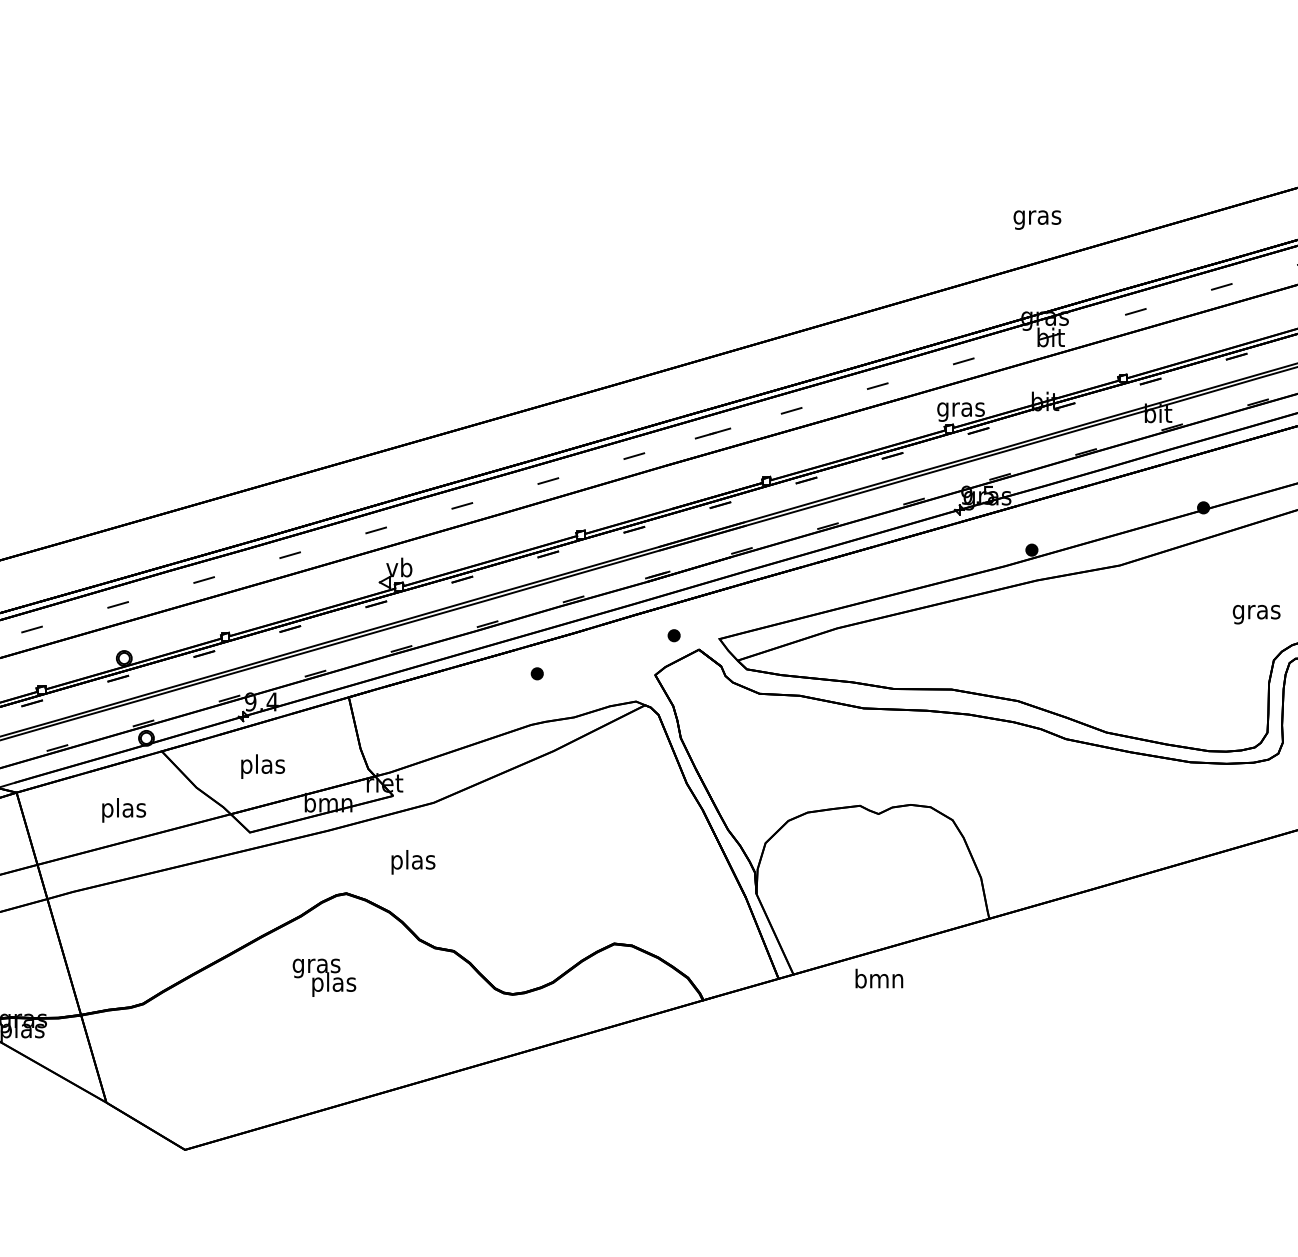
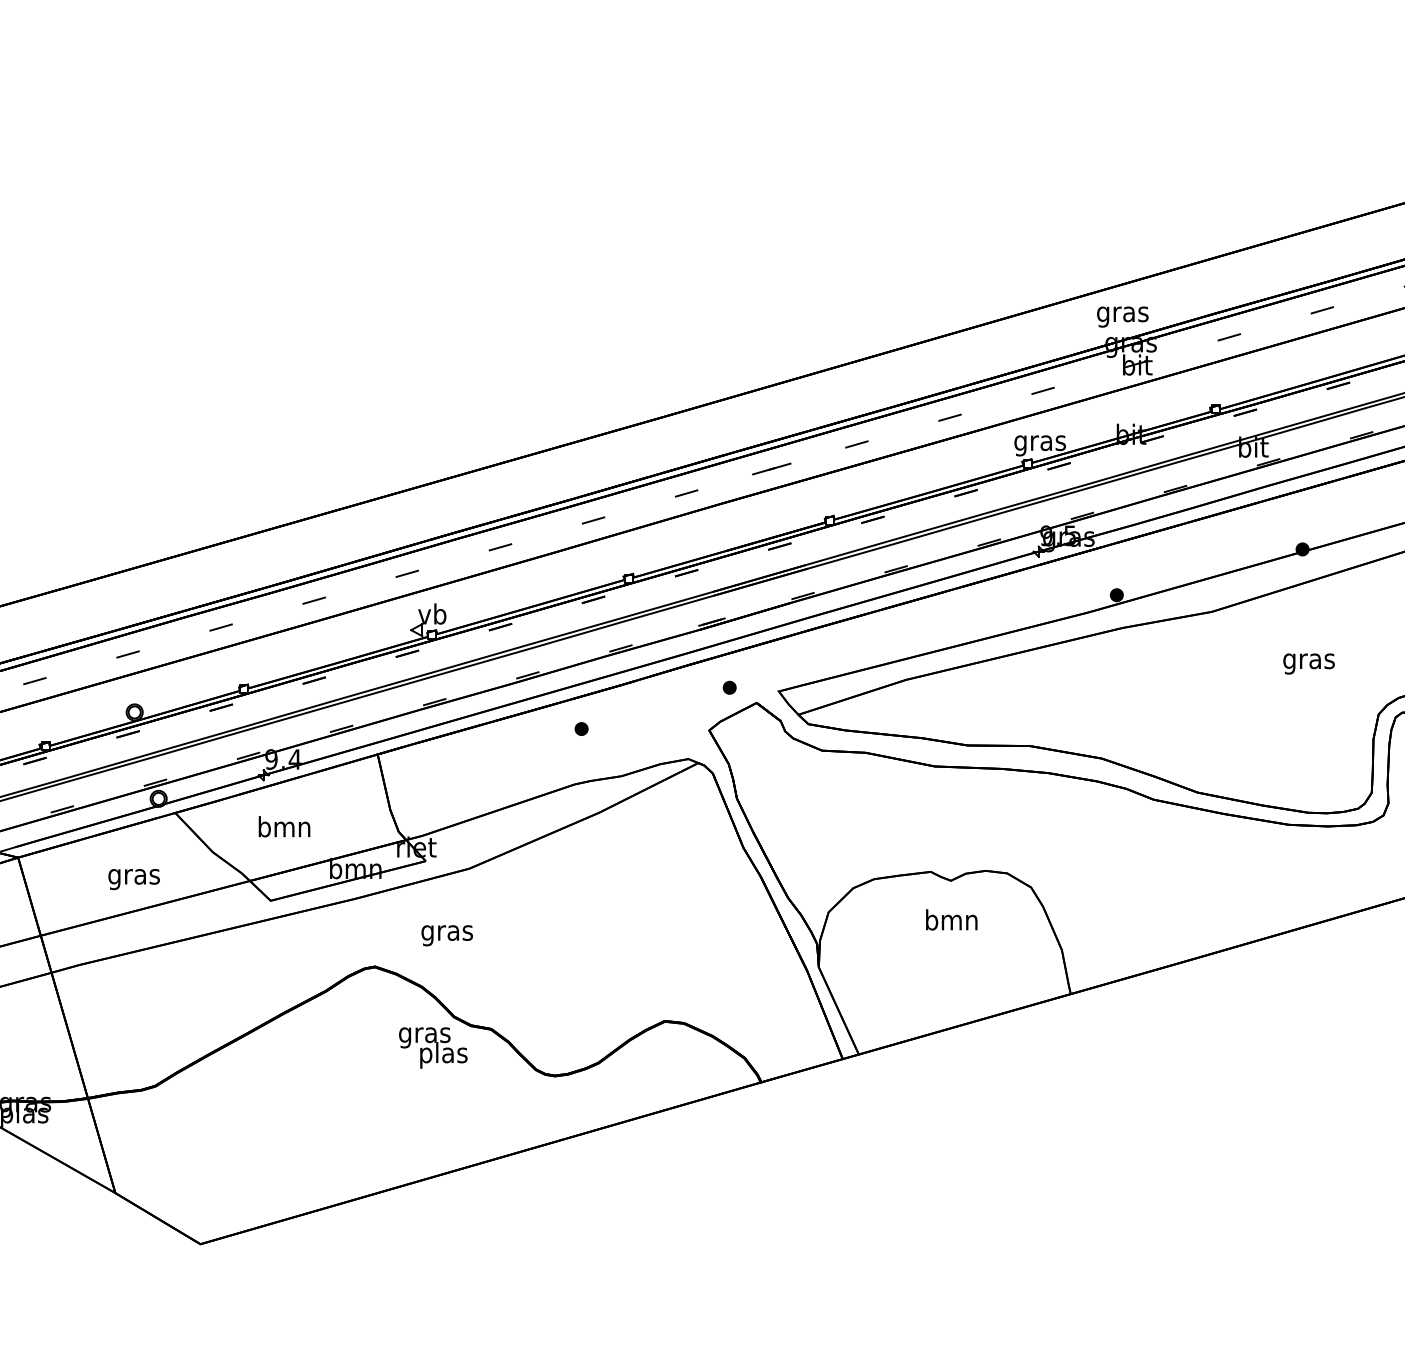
text: (1037, 219) -> (1122, 316), moved
text: (1256, 614) -> (1308, 663), moved
text: (262, 766) -> (284, 829), plas -> bmn
text: (123, 810) -> (133, 876), plas -> gras
text: (412, 861) -> (446, 932), plas -> gras
text: (324, 977) -> (433, 1047), moved
text: (879, 978) -> (951, 919), moved

